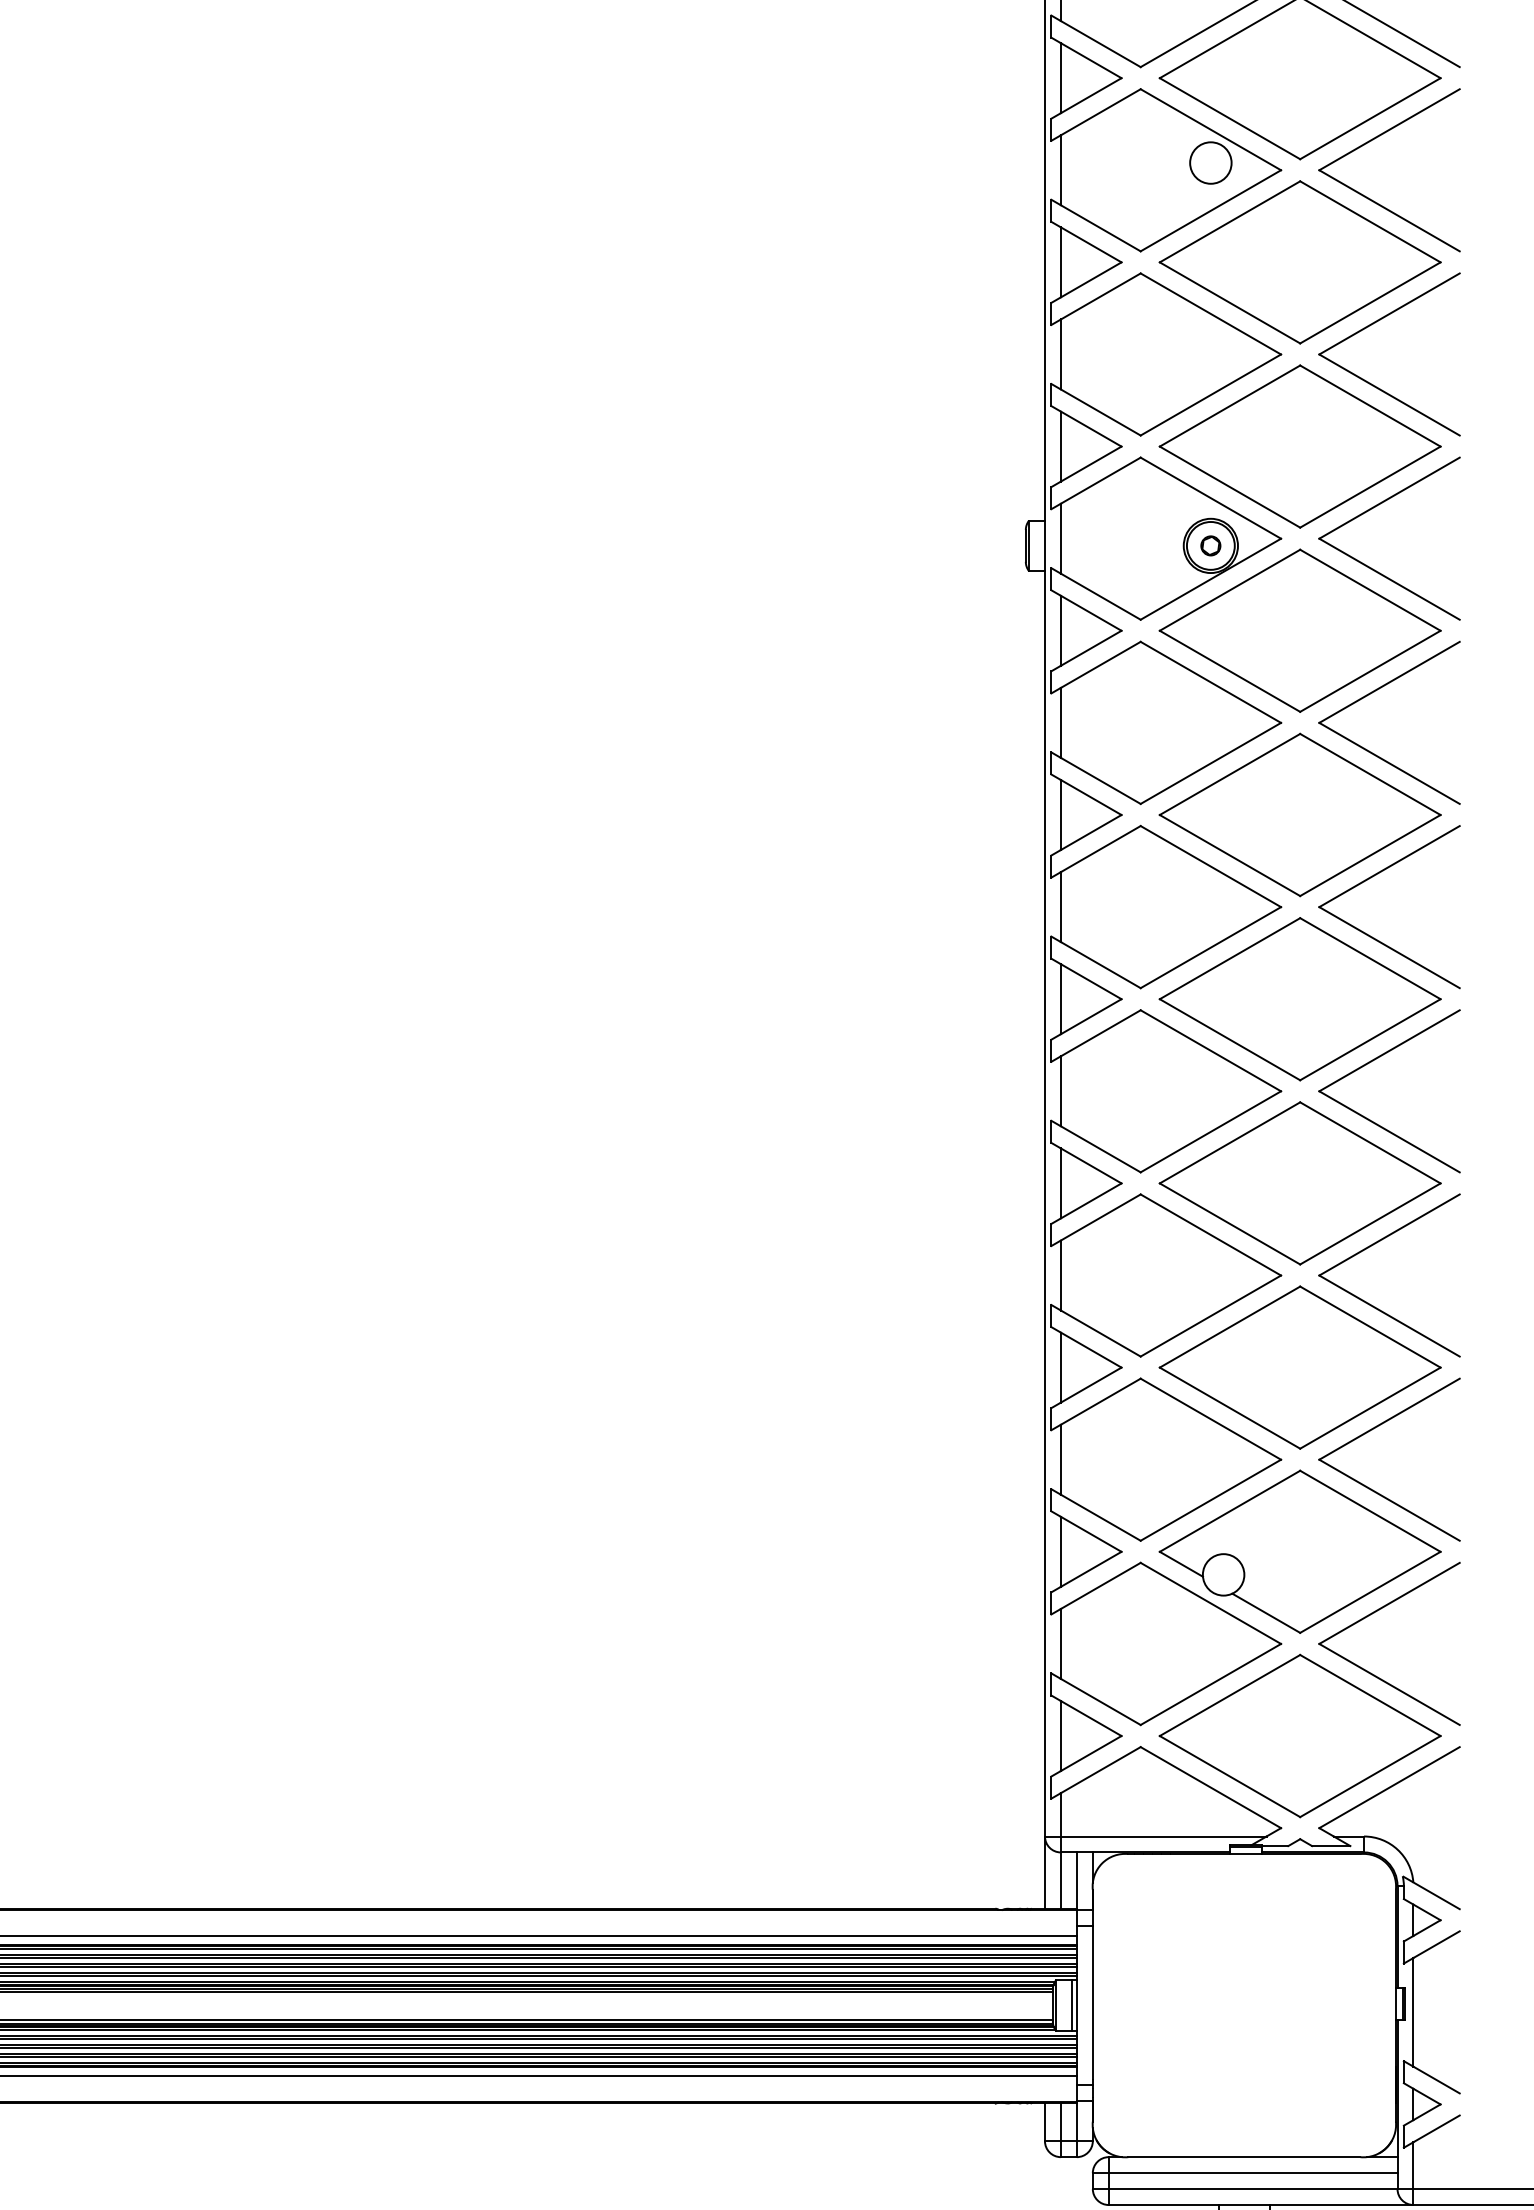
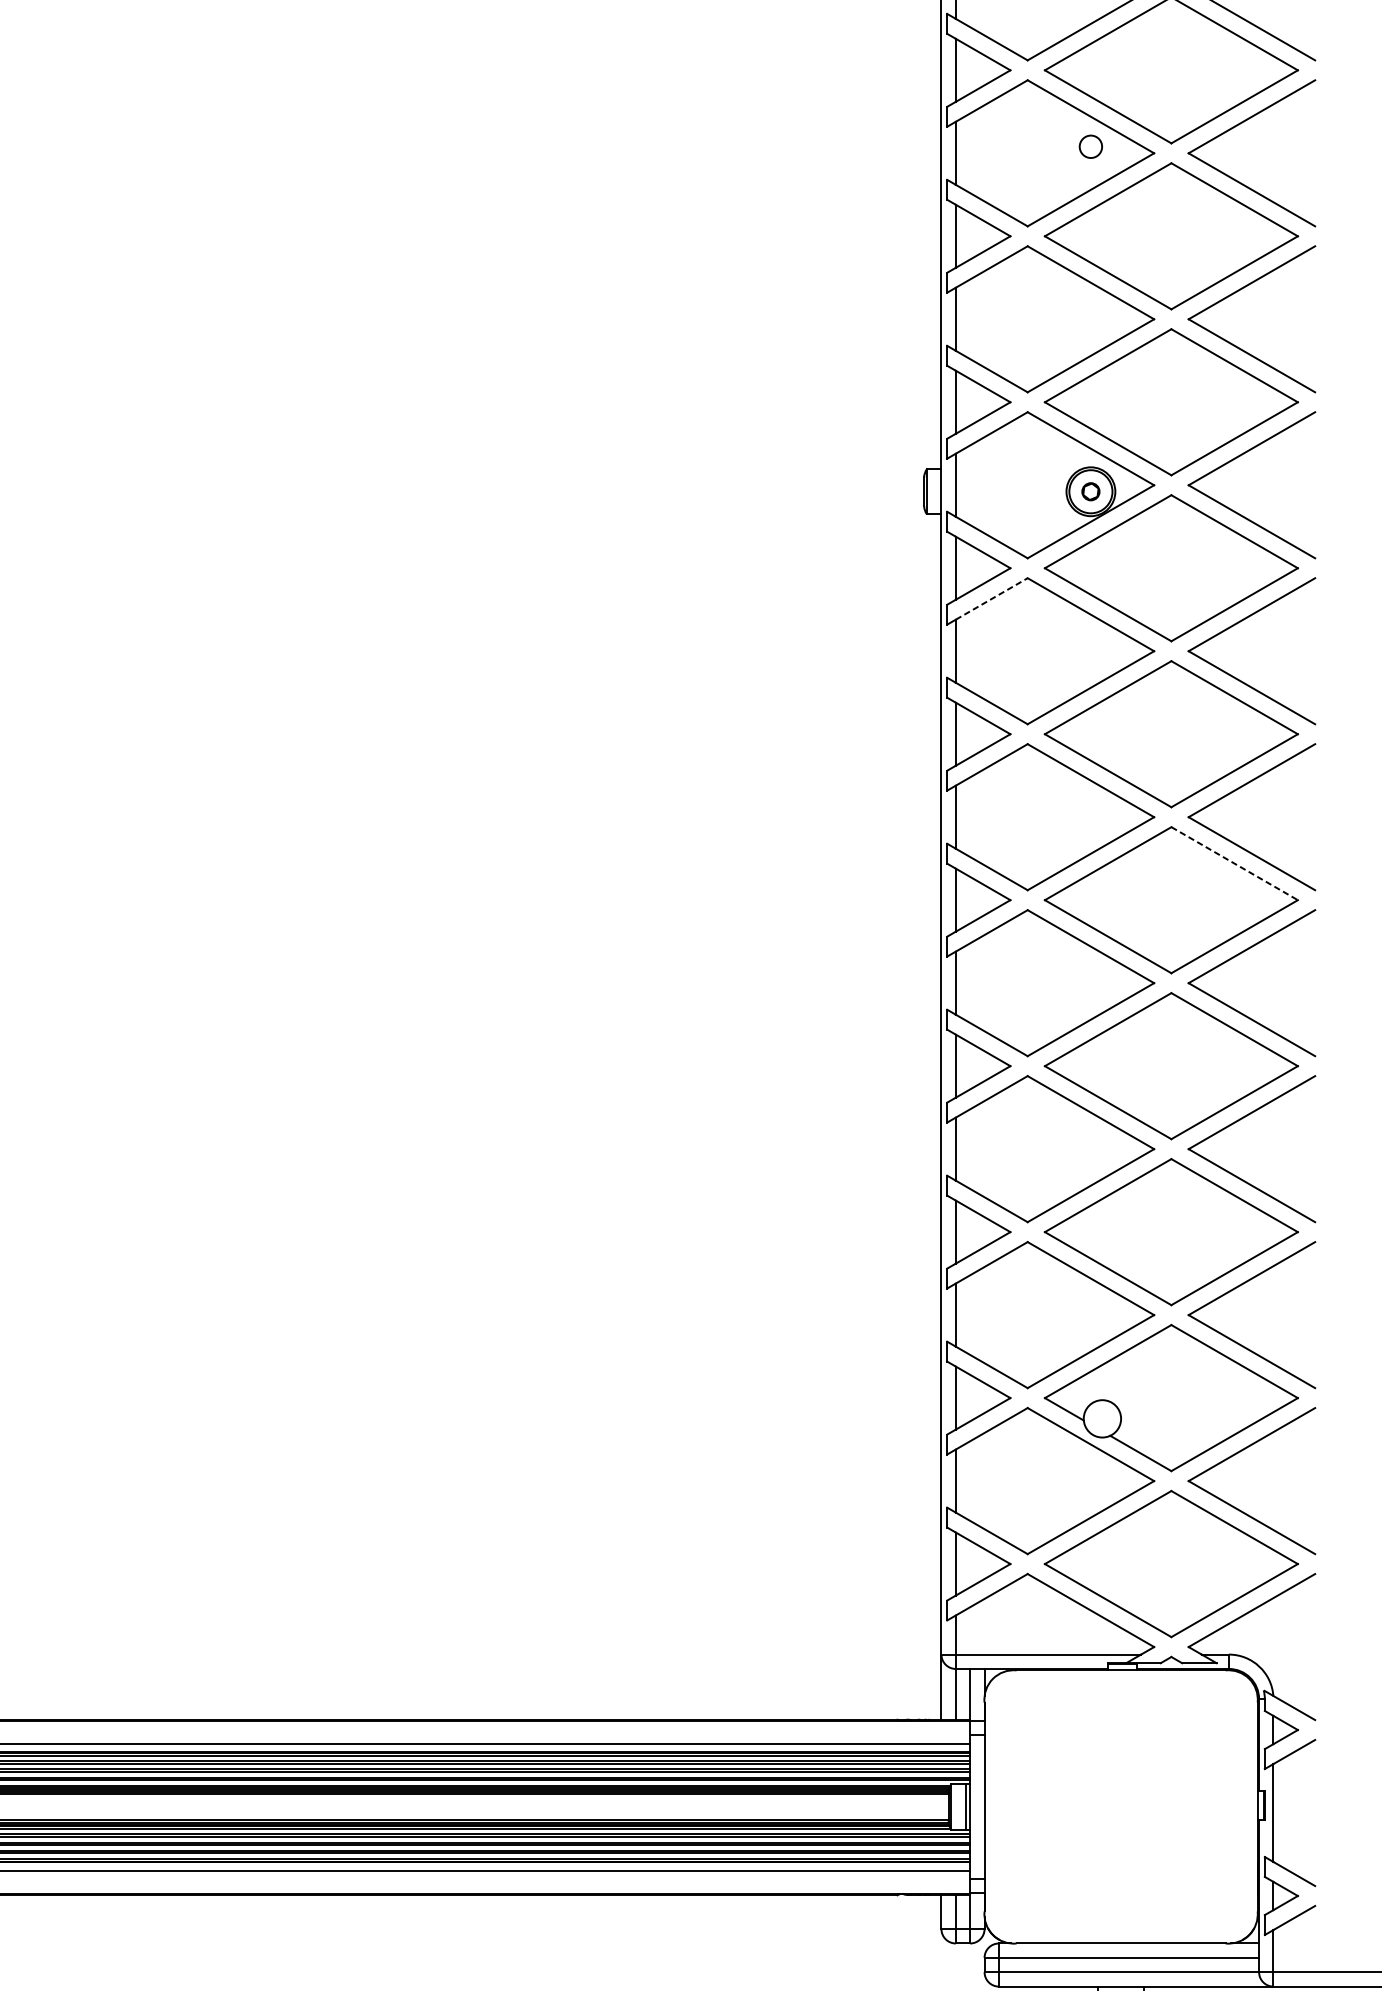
circle: (1210, 162) -> (1090, 146), size x0.6
line: (1101, 664) -> (992, 598), solid -> dashed
line: (1370, 958) -> (1234, 863), solid -> dashed

